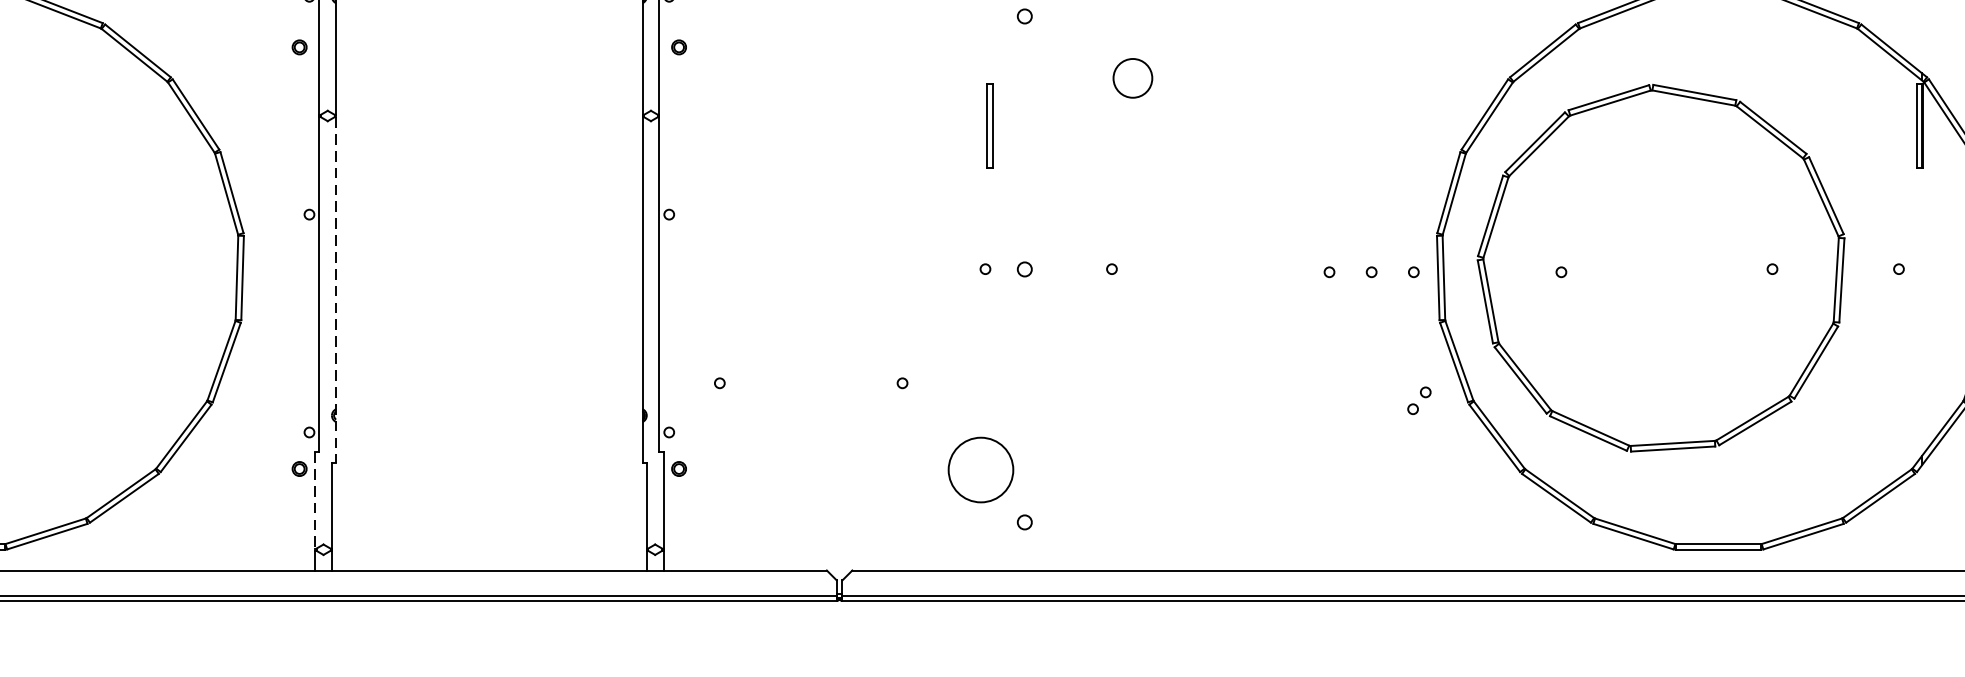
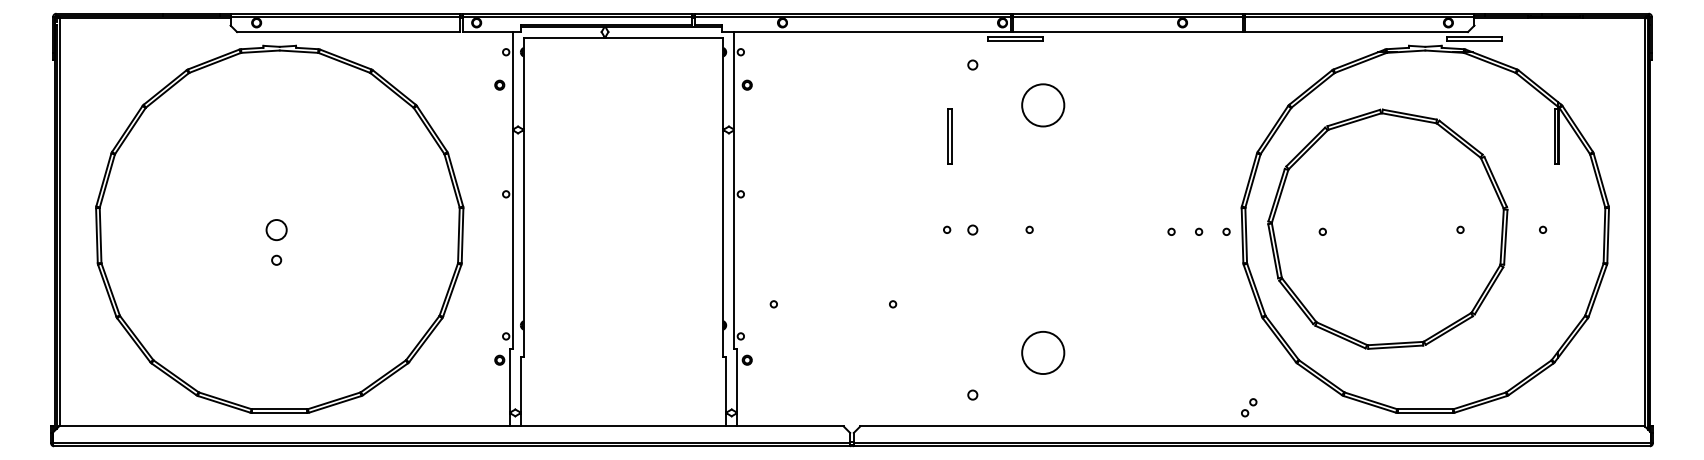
circle: (1133, 78) -> (1043, 105), size x1.67
line: (336, 290) -> (523, 243), dashed -> solid
part: (1419, 400) -> (1249, 407), moved
circle: (981, 469) -> (1043, 352), moved
line: (314, 501) -> (509, 381), dashed -> solid

